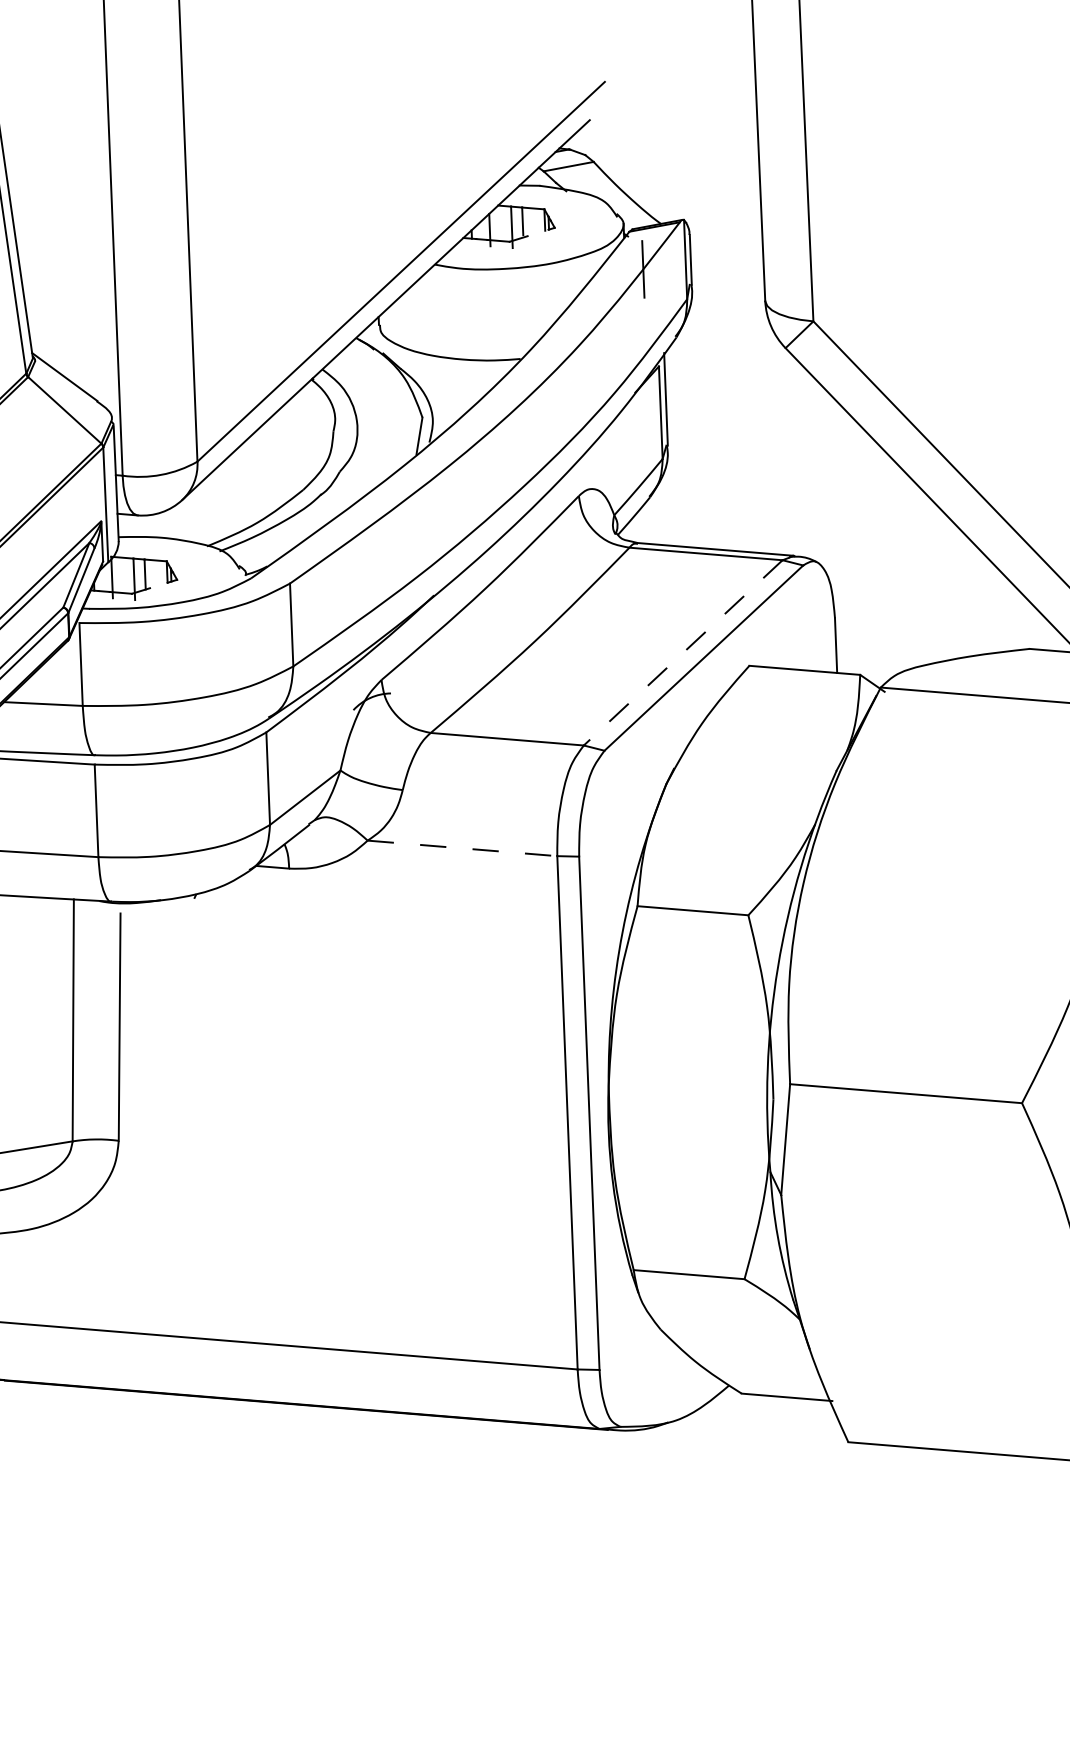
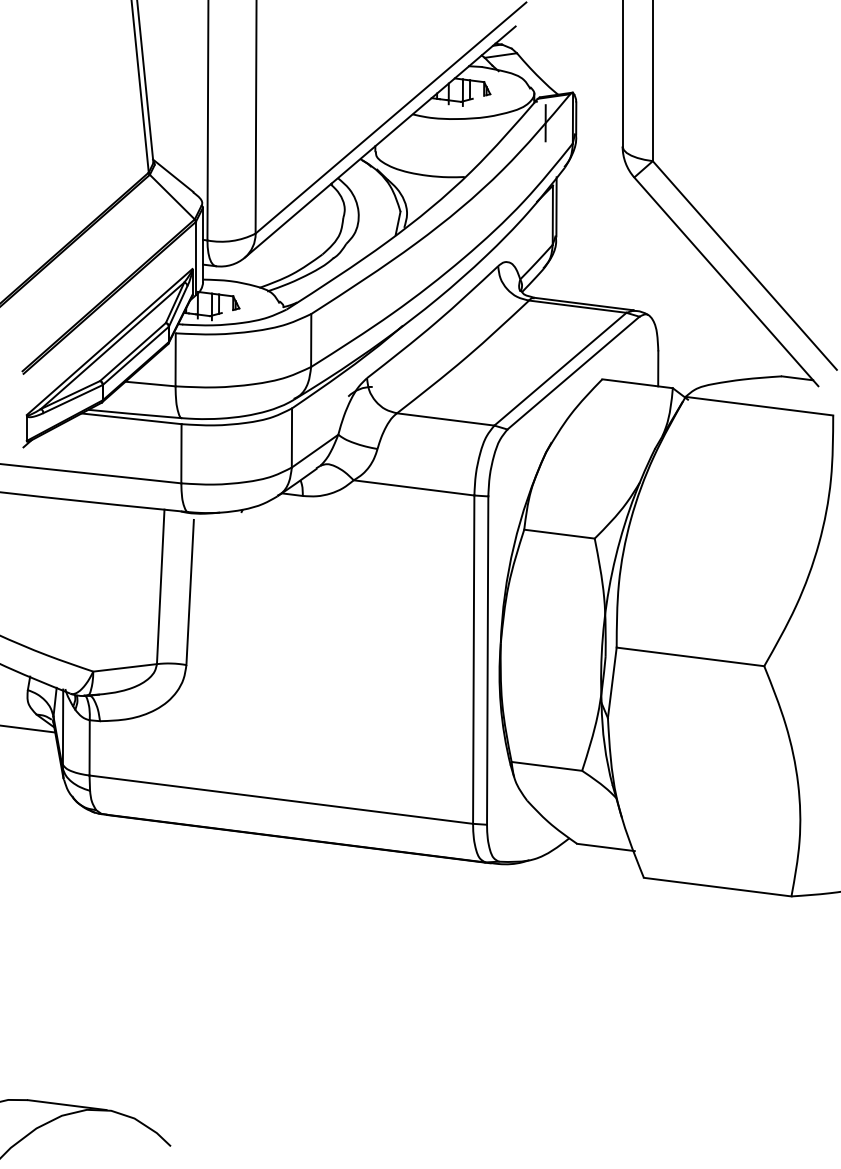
line: (683, 653) -> (560, 369), dashed -> solid
line: (463, 847) -> (414, 487), dashed -> solid

